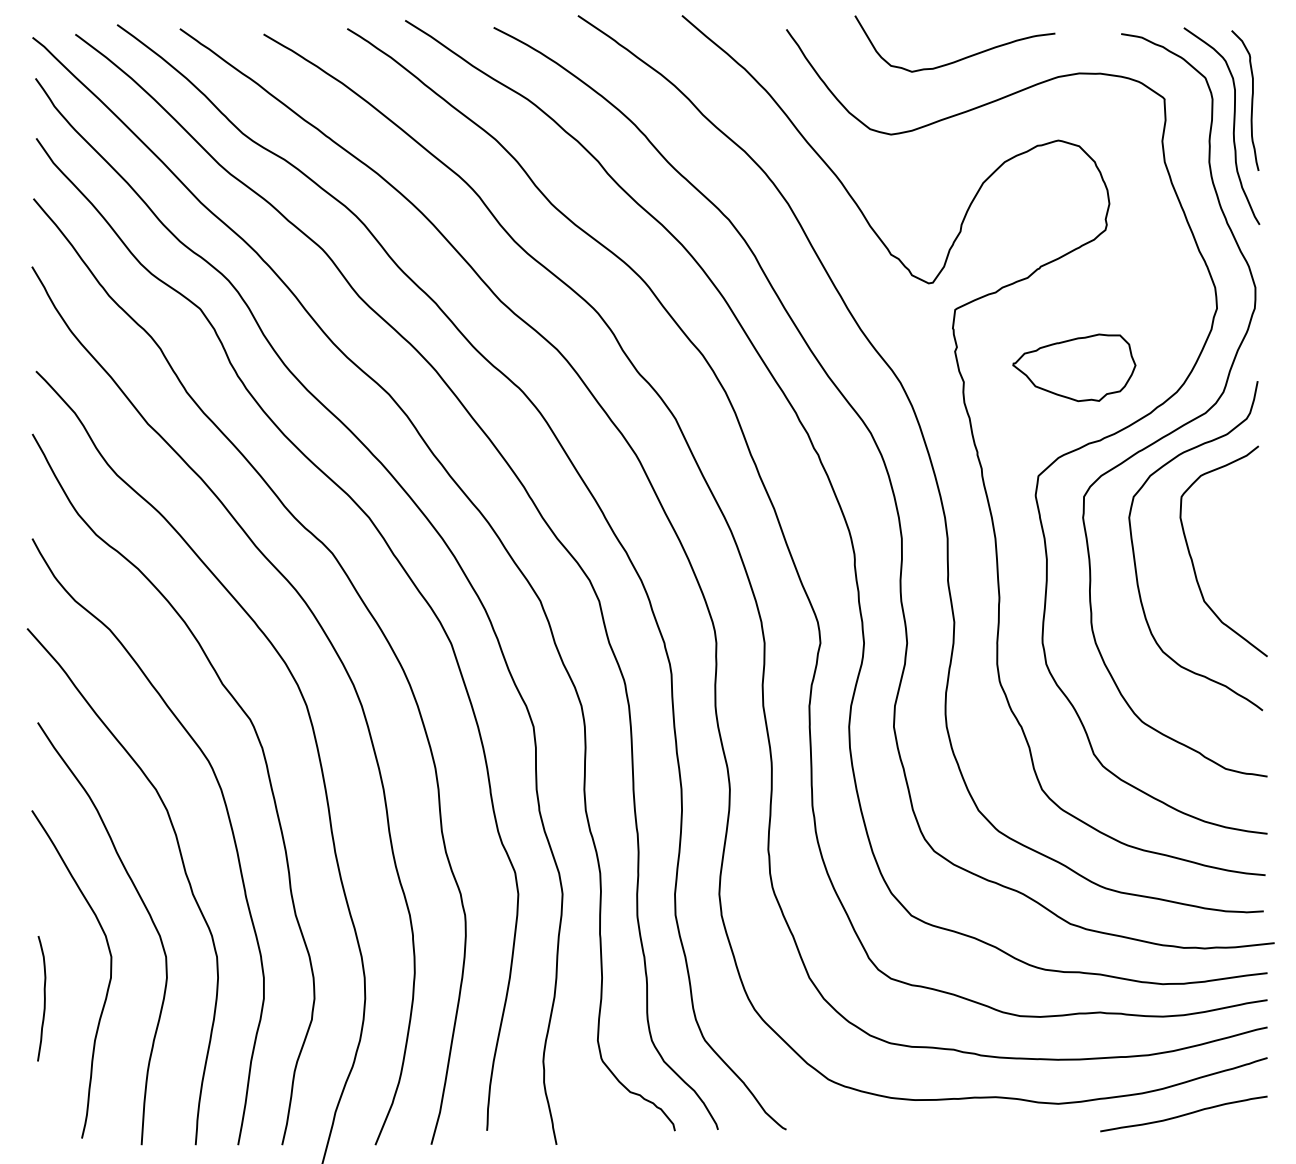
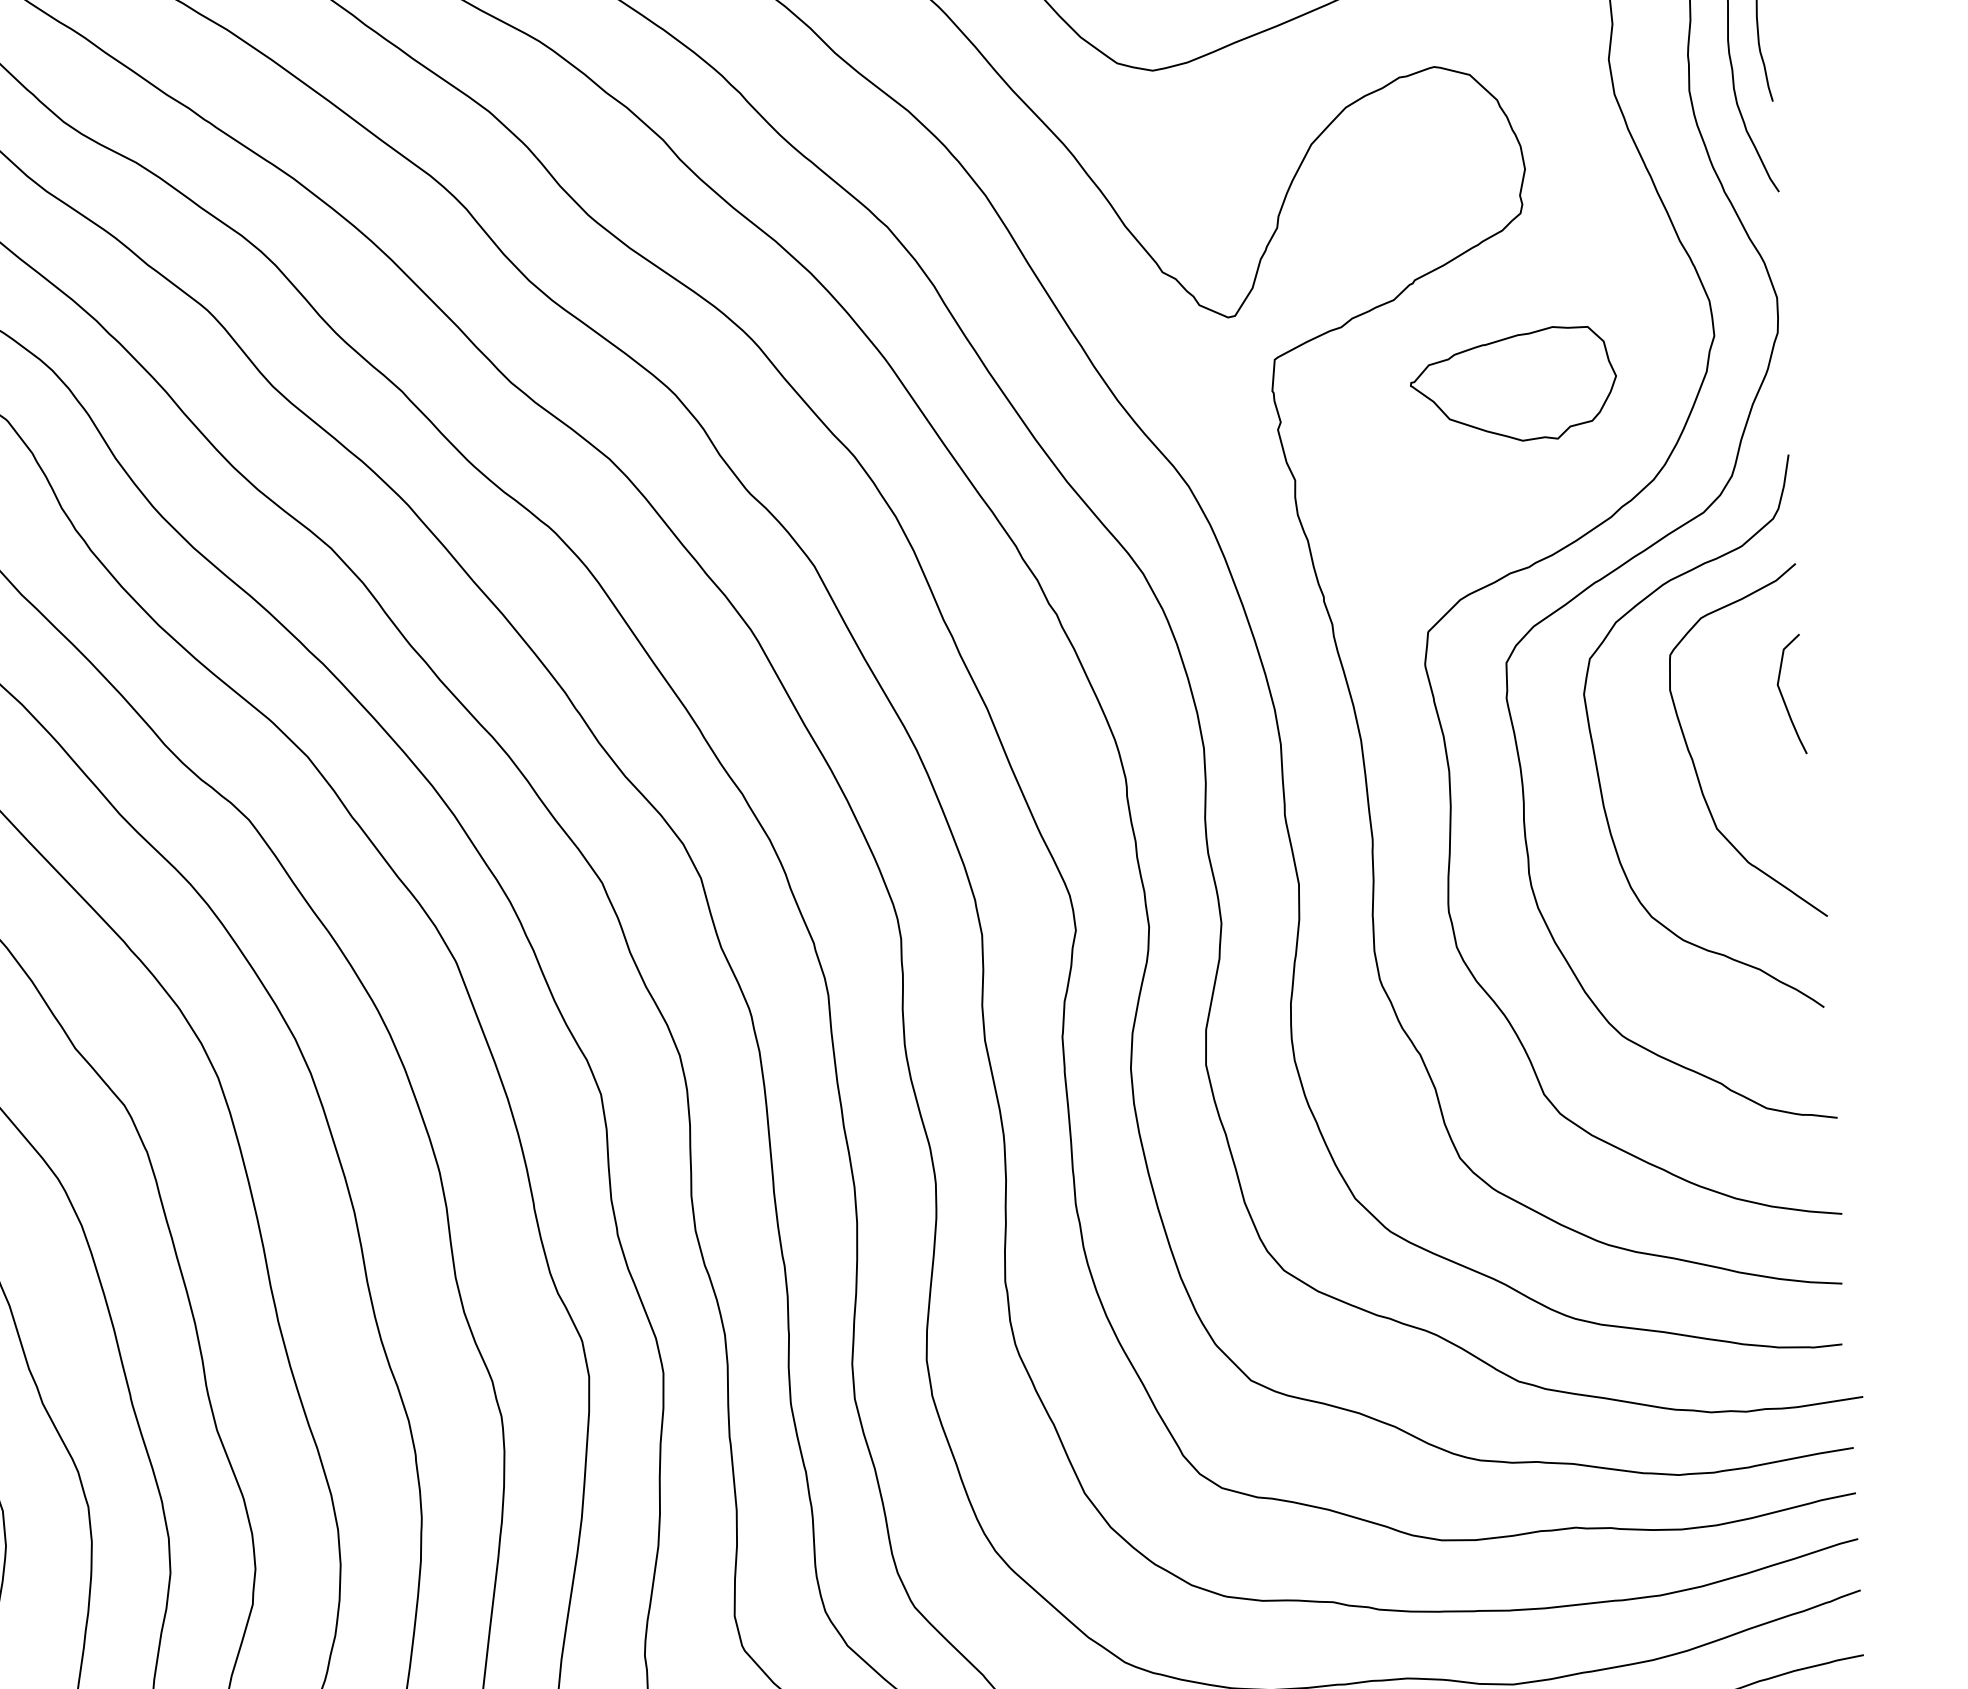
part: (1074, 367) -> (1513, 384), moved
curve: (1248, 525) -> (1784, 697), added

